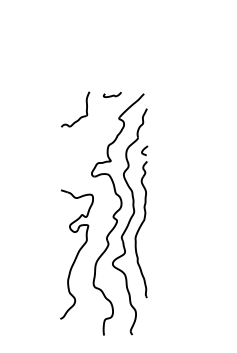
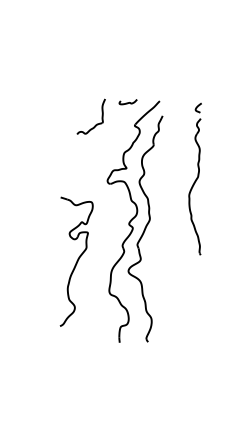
part: (140, 221) -> (194, 178), moved
part: (76, 254) -> (76, 261), moved

